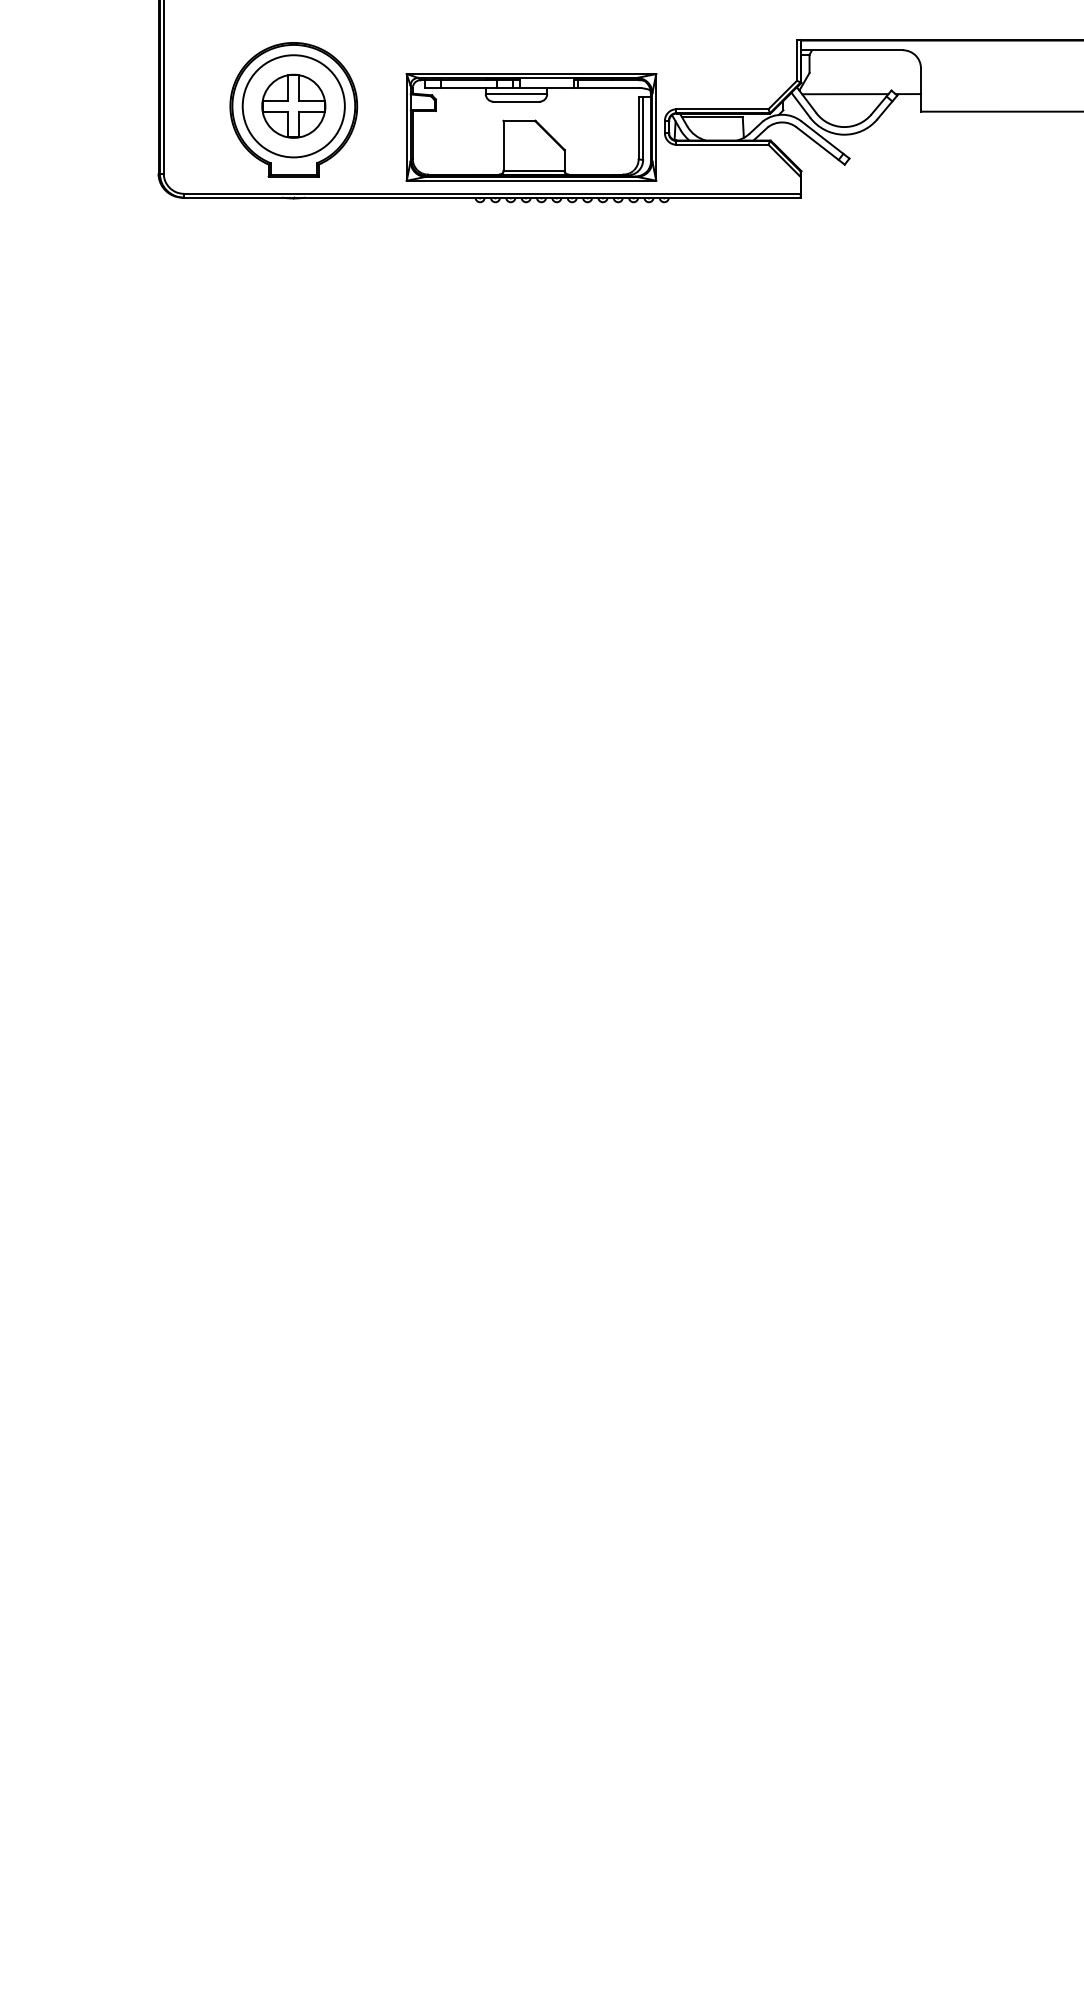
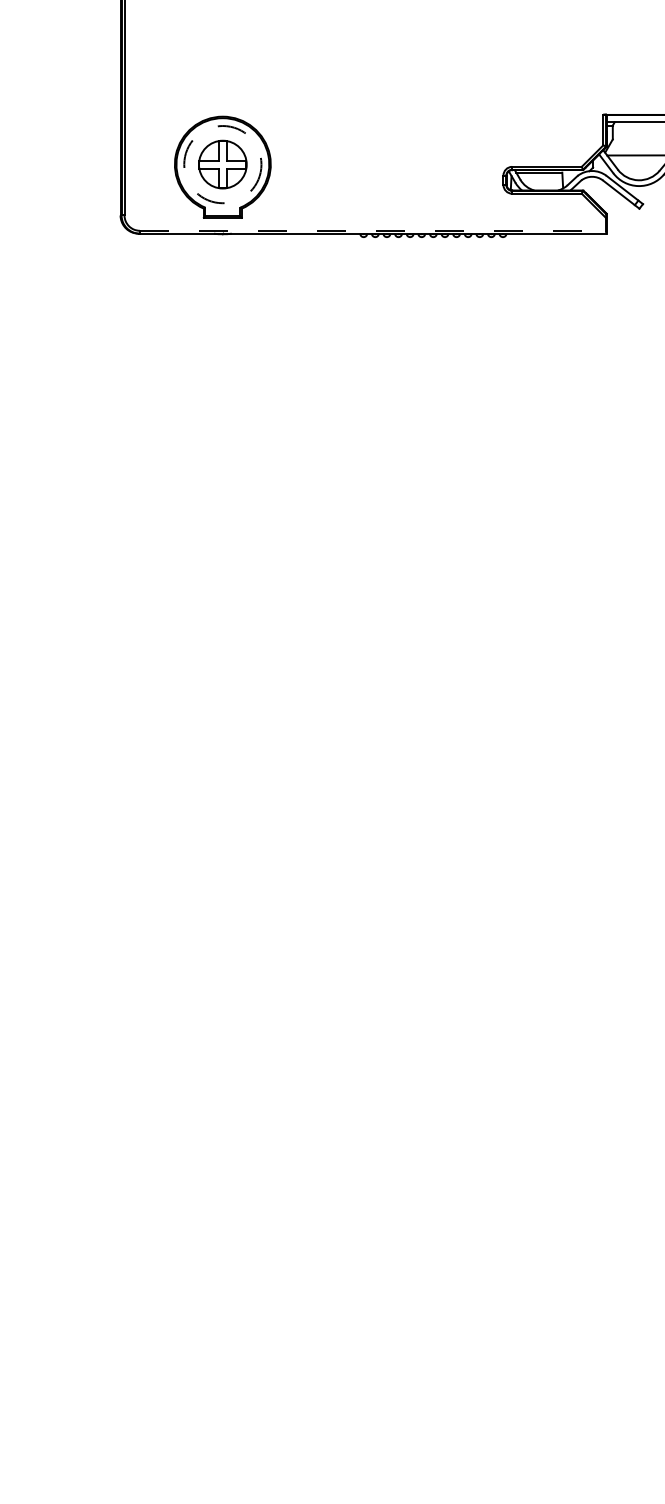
circle: (293, 106) -> (222, 164), solid -> dashed
part: (531, 127) -> (402, 180), removed
line: (492, 193) -> (373, 230), solid -> dashed

